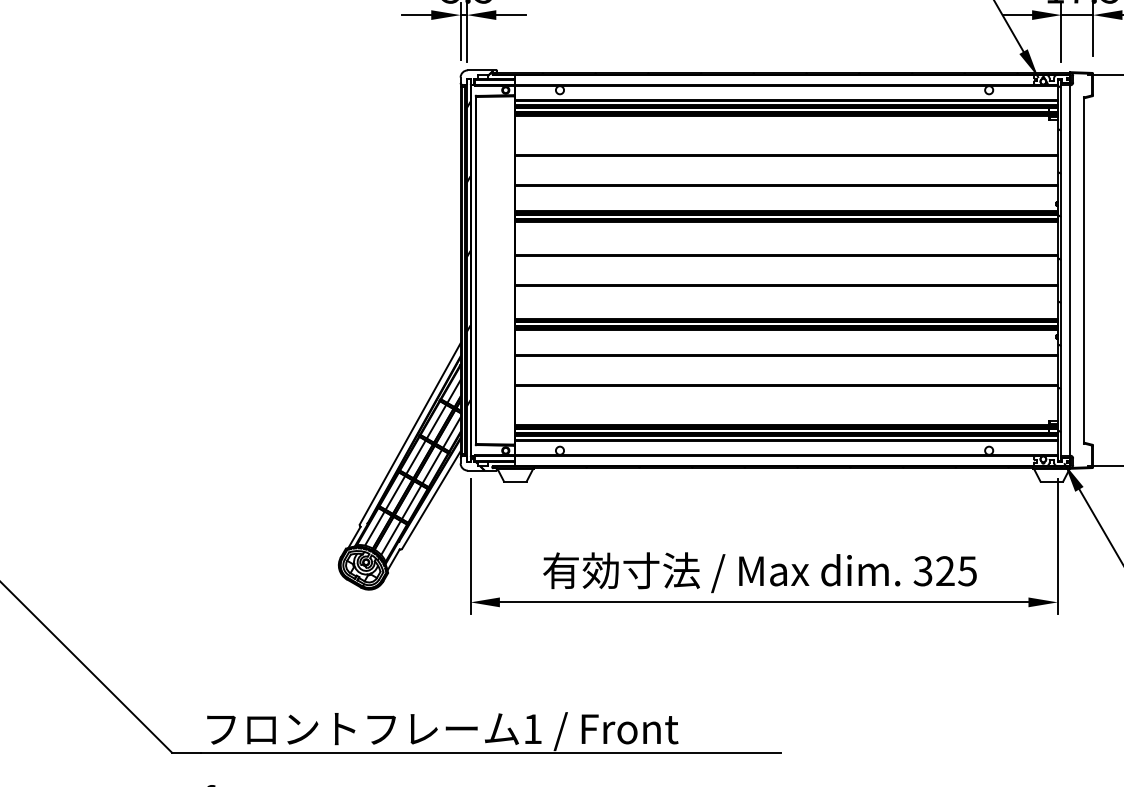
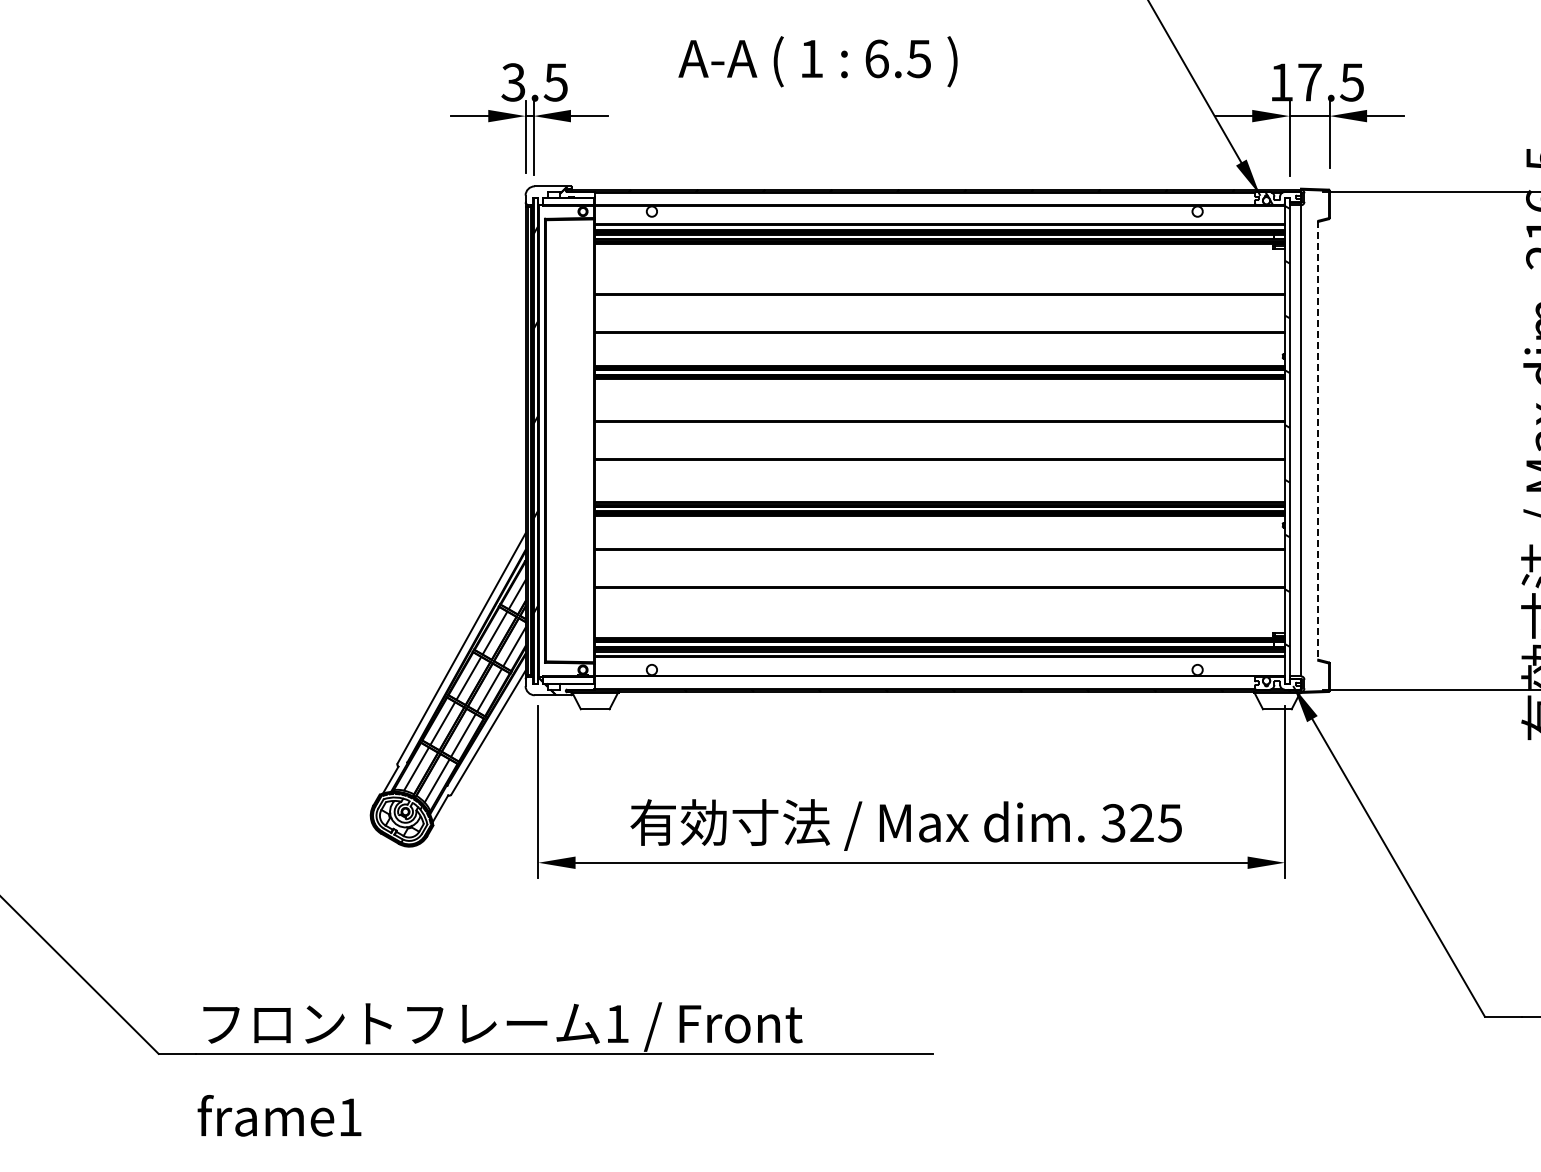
line: (1084, 271) -> (1318, 441), solid -> dashed

